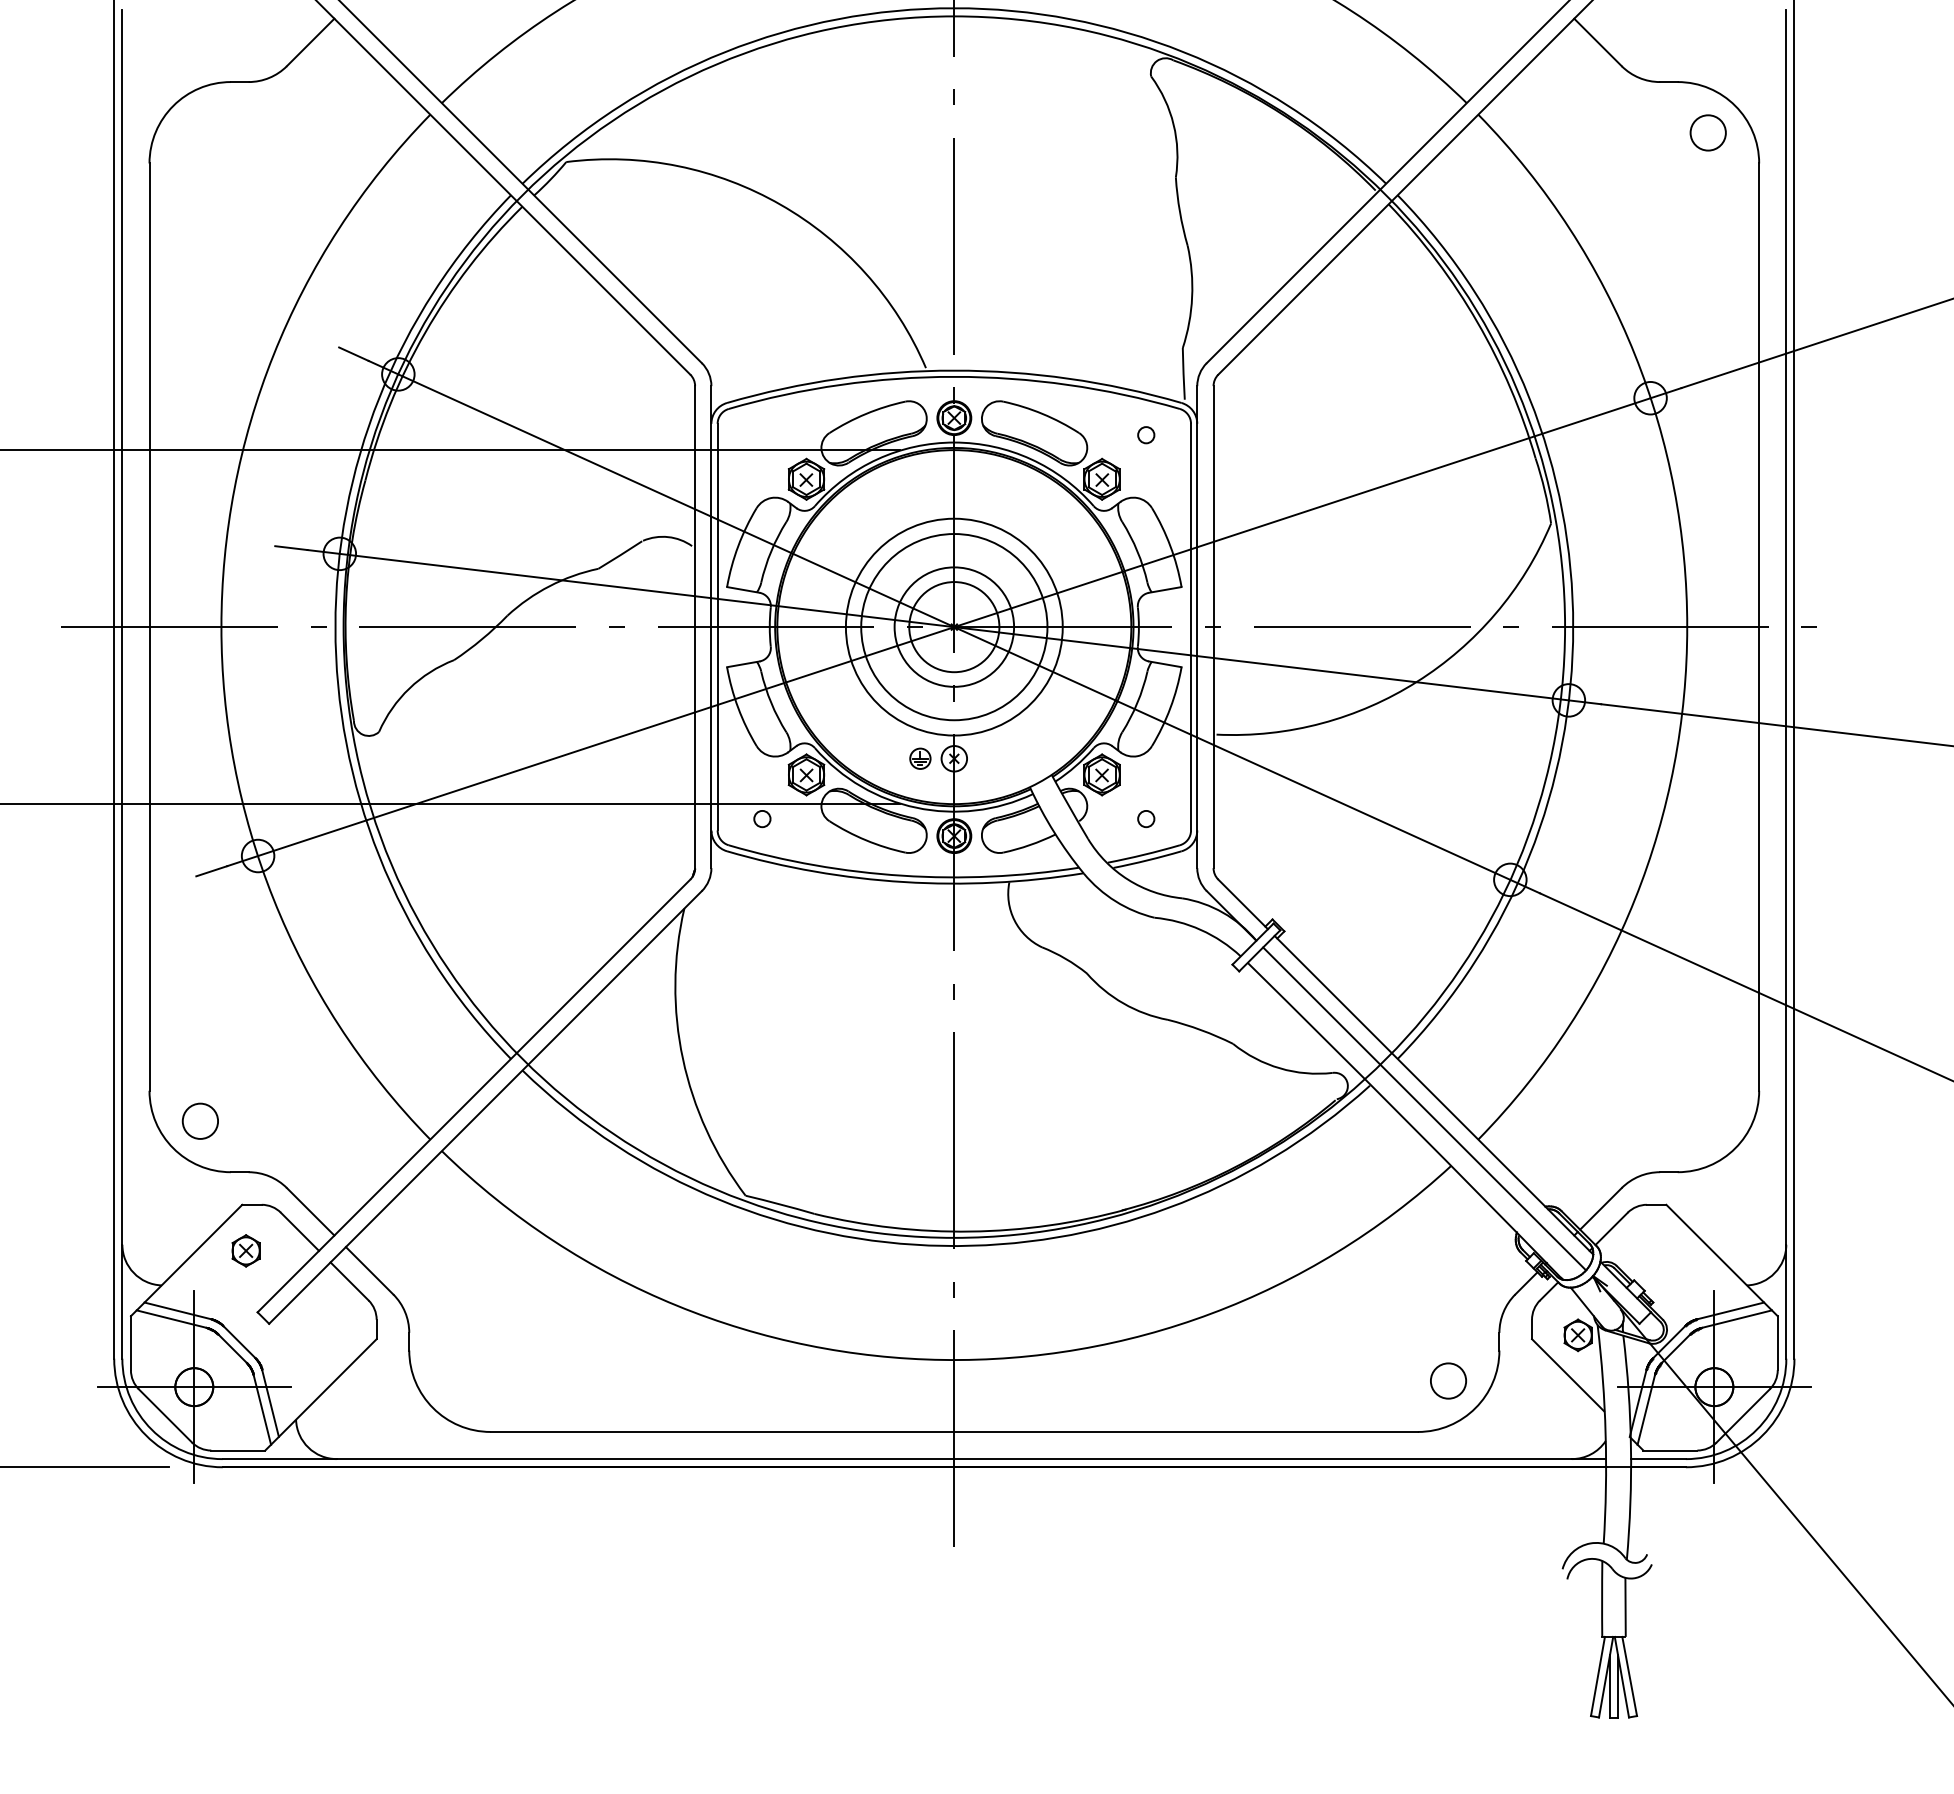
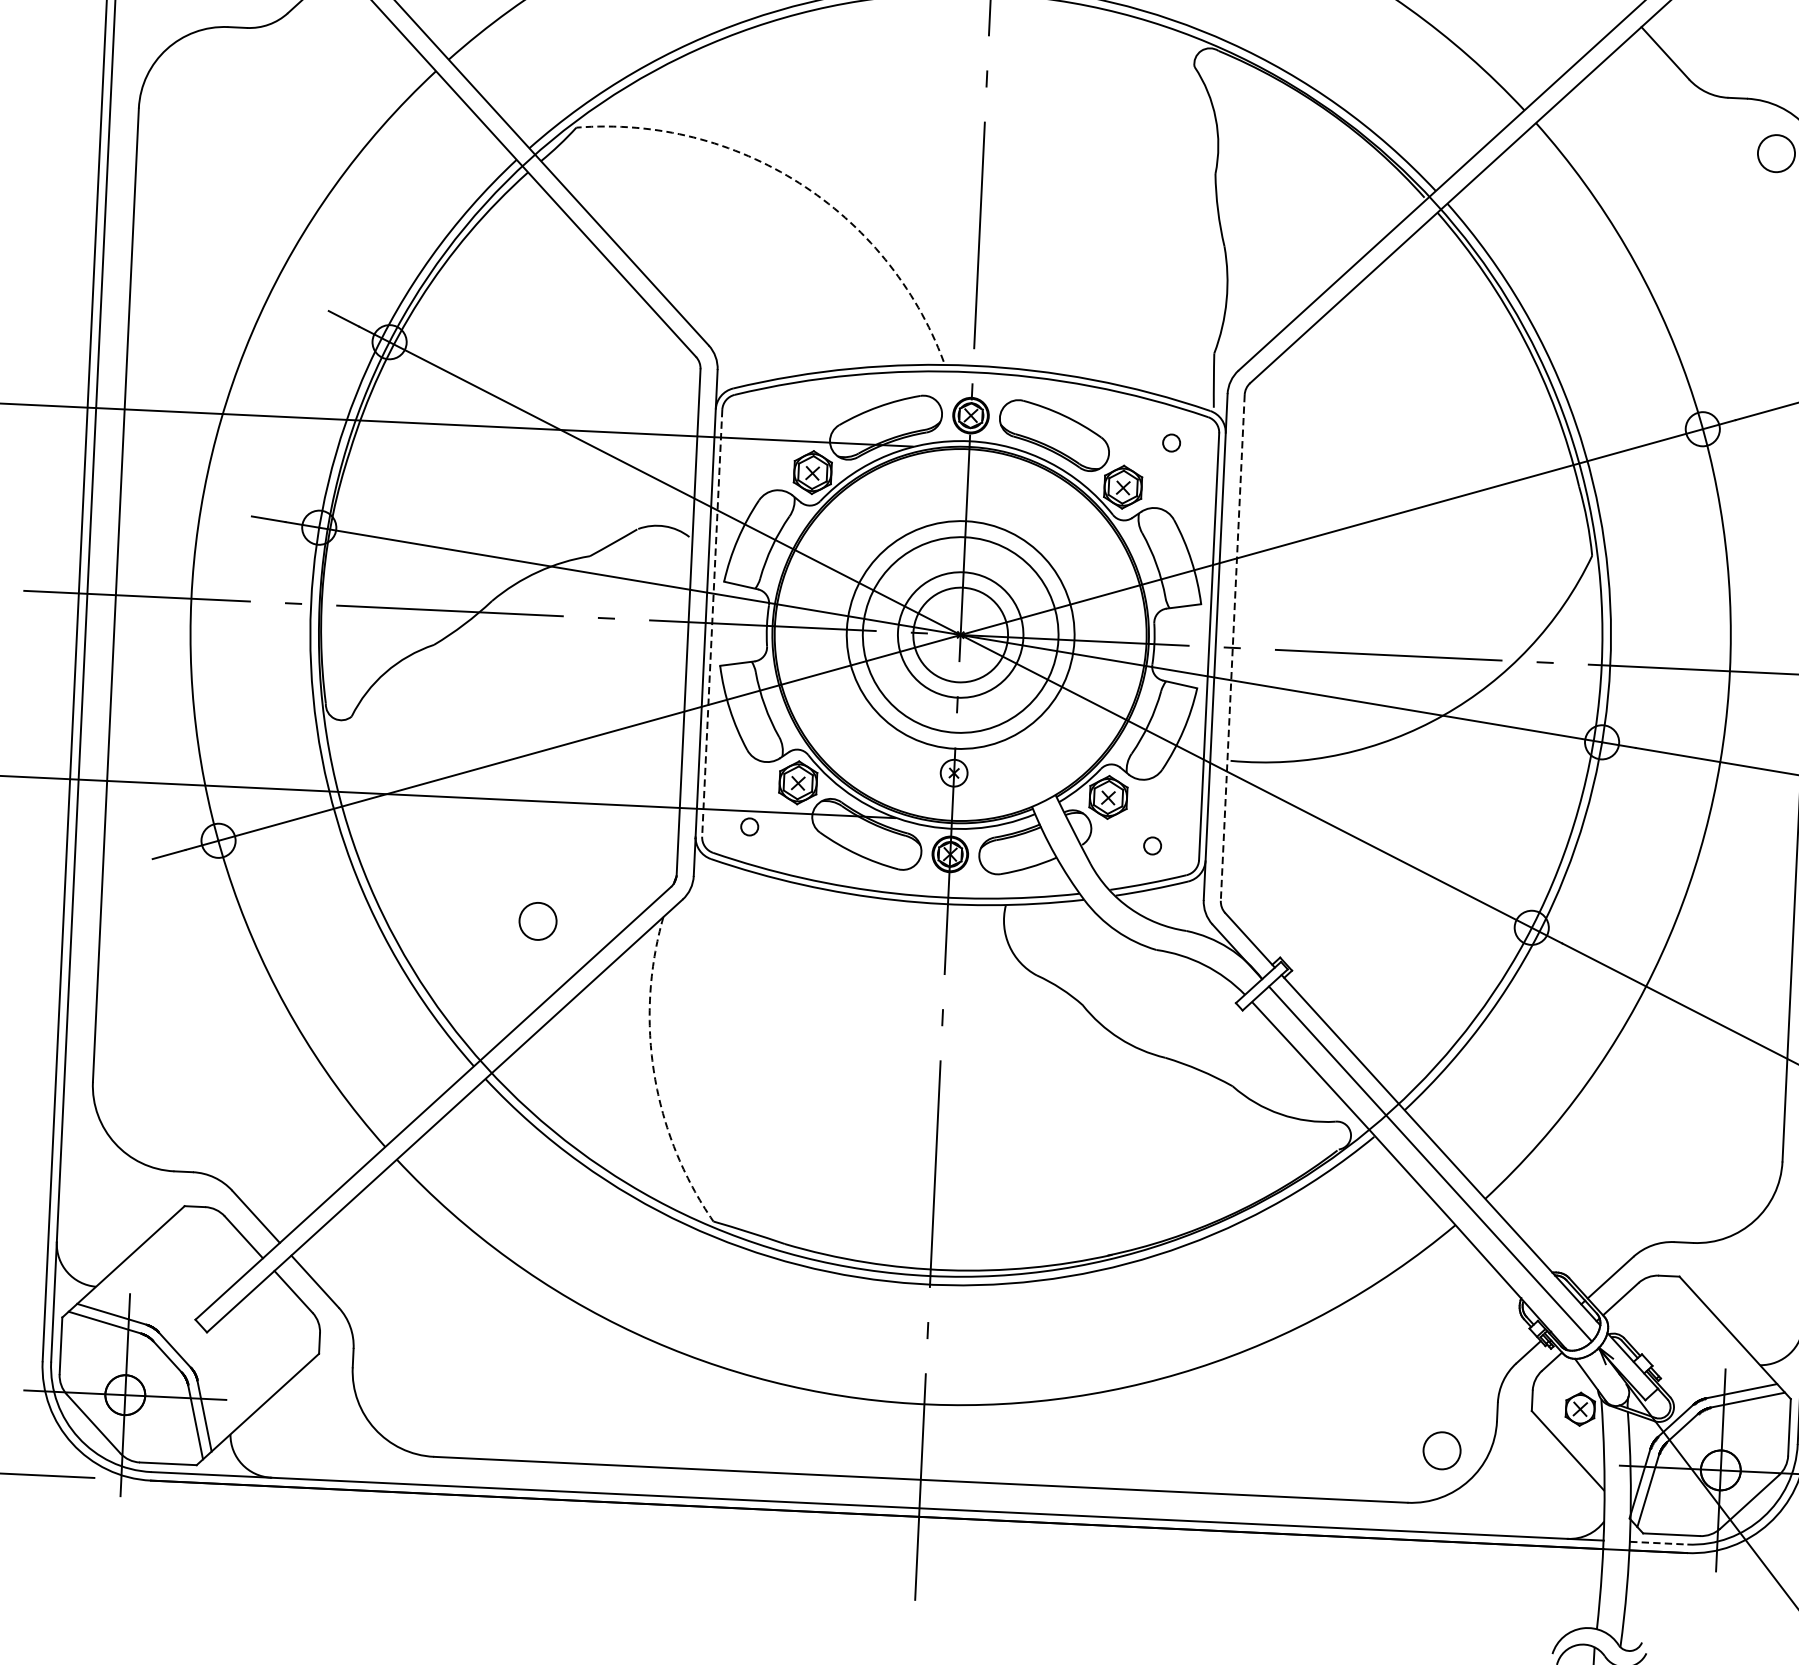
arc: (780, 204) -> (799, 182), solid -> dashed
line: (717, 627) -> (712, 623), solid -> dashed
line: (1213, 627) -> (1232, 648), solid -> dashed
part: (920, 758) -> (918, 771), removed
arc: (682, 1058) -> (654, 1074), solid -> dashed
circle: (199, 1120) -> (537, 920), moved
part: (245, 1250) -> (185, 1254), removed
line: (1659, 1459) -> (1659, 1543), solid -> dashed

